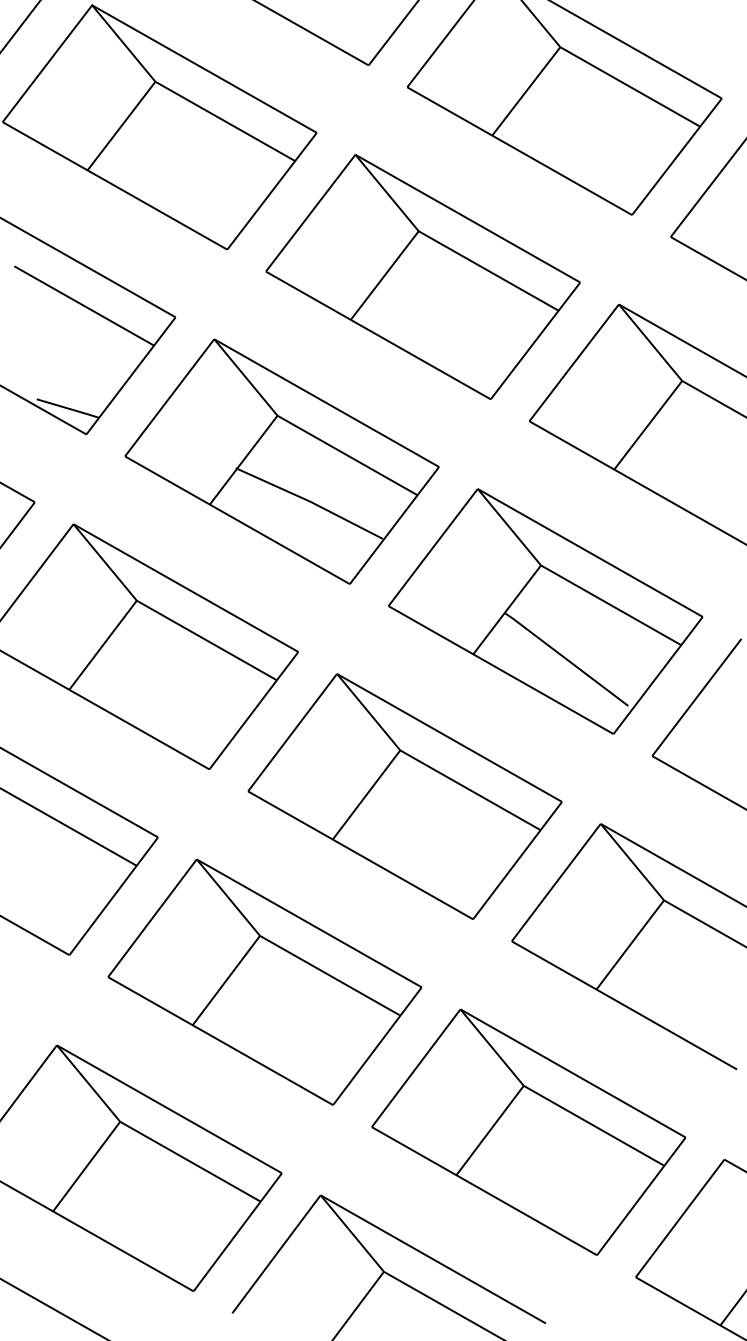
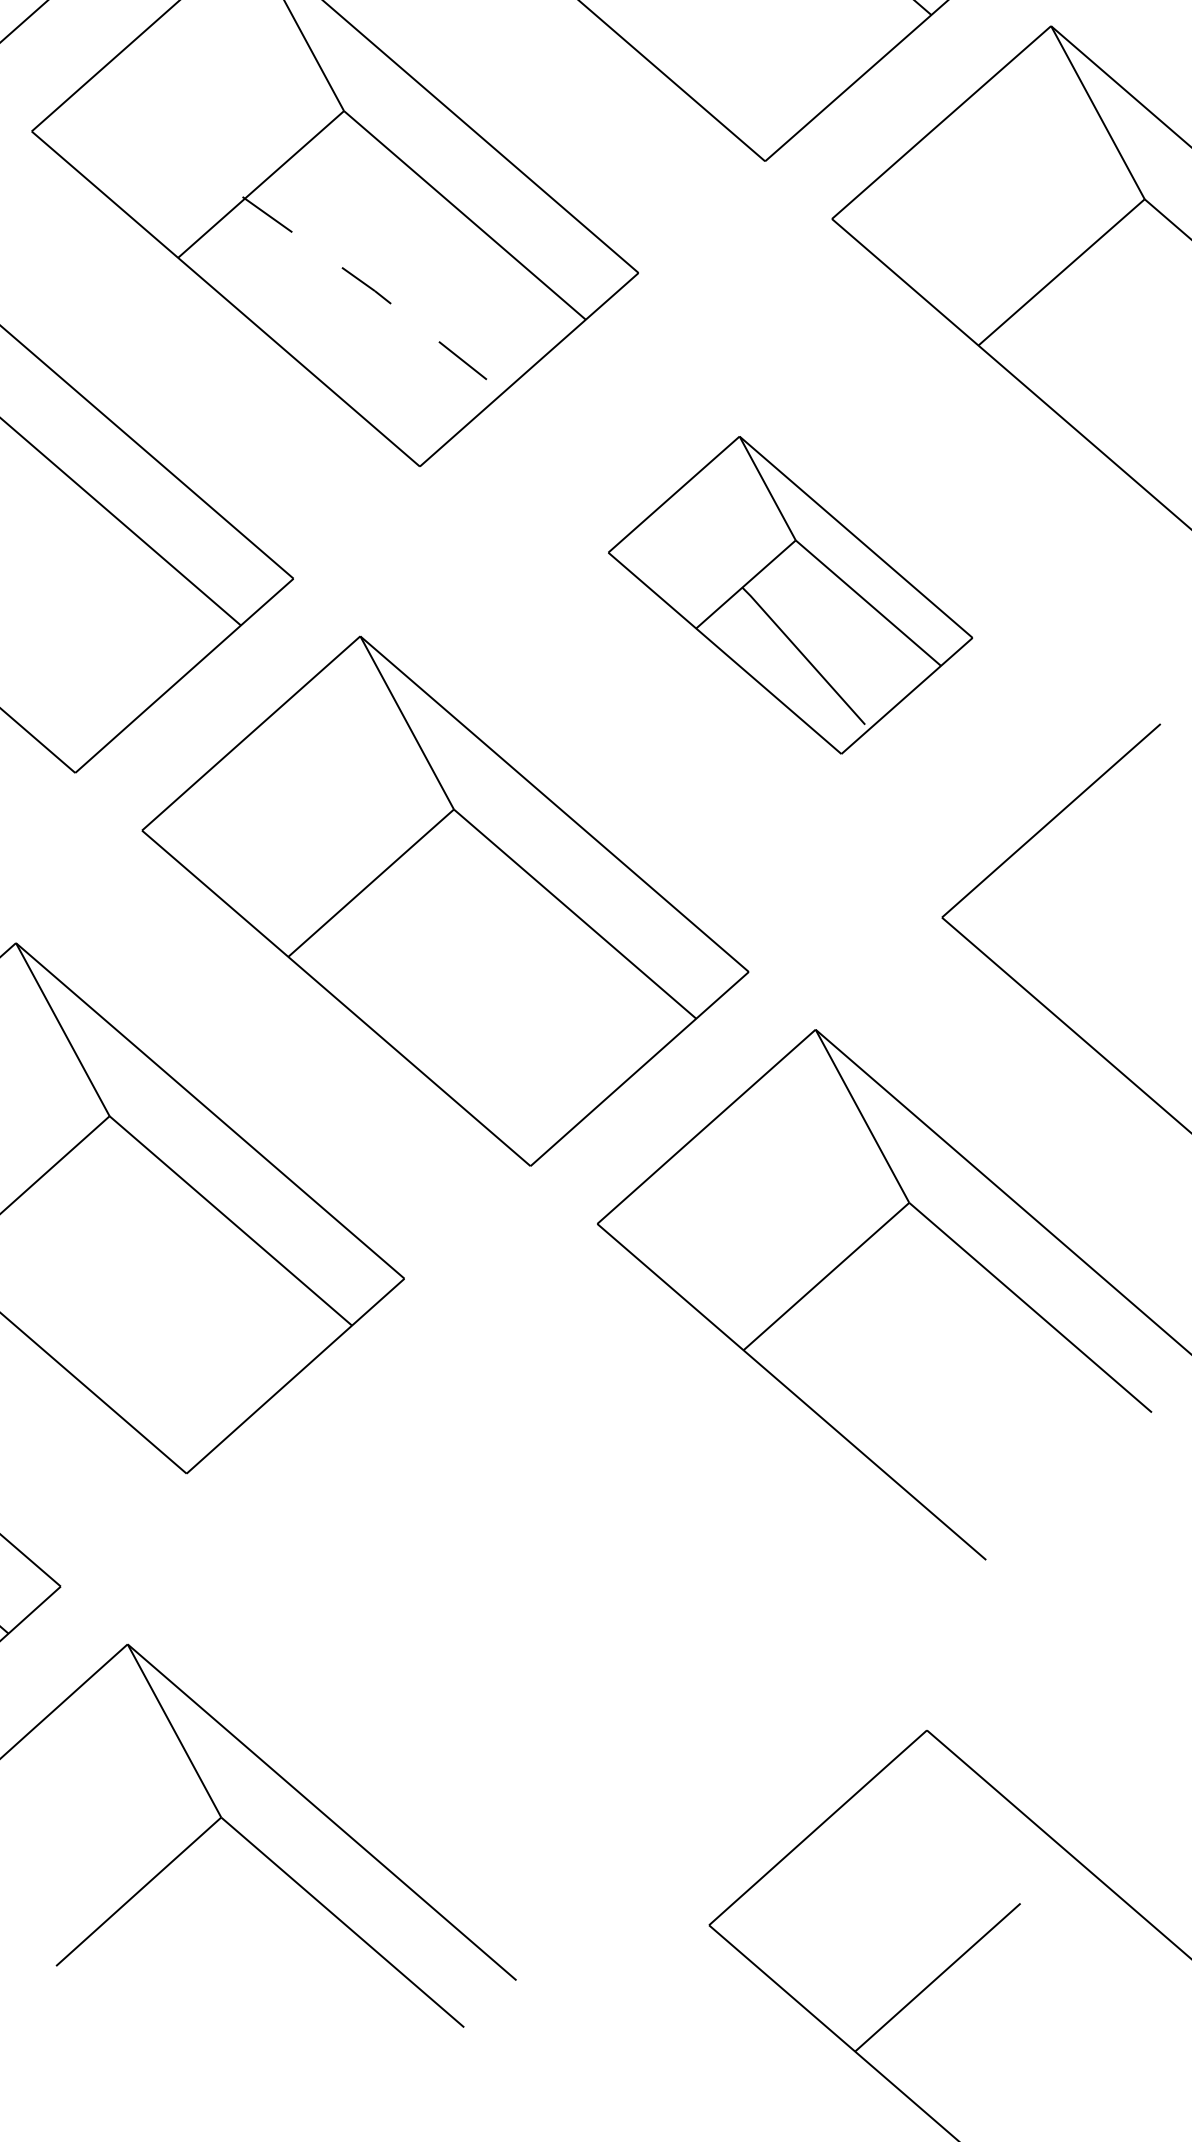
line: (310, 501) -> (375, 290), solid -> dashed
part: (545, 611) -> (789, 595), size x0.6
part: (528, 1131) -> (556, 1600), removed

